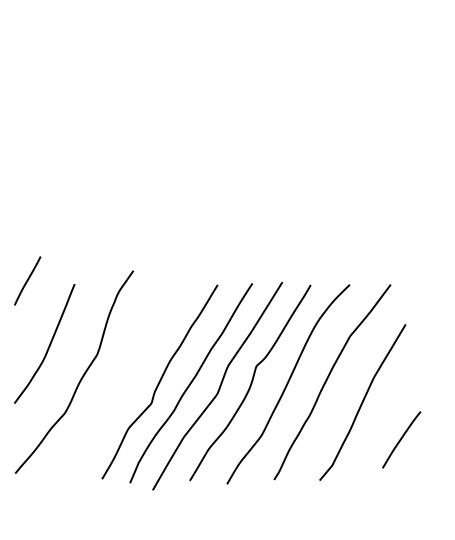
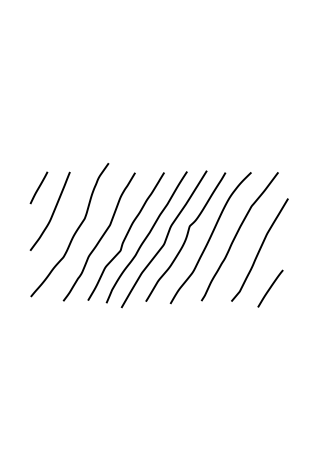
line: (26, 280) -> (38, 187), moved
curve: (120, 383) -> (100, 237), added
line: (401, 439) -> (270, 288), moved

